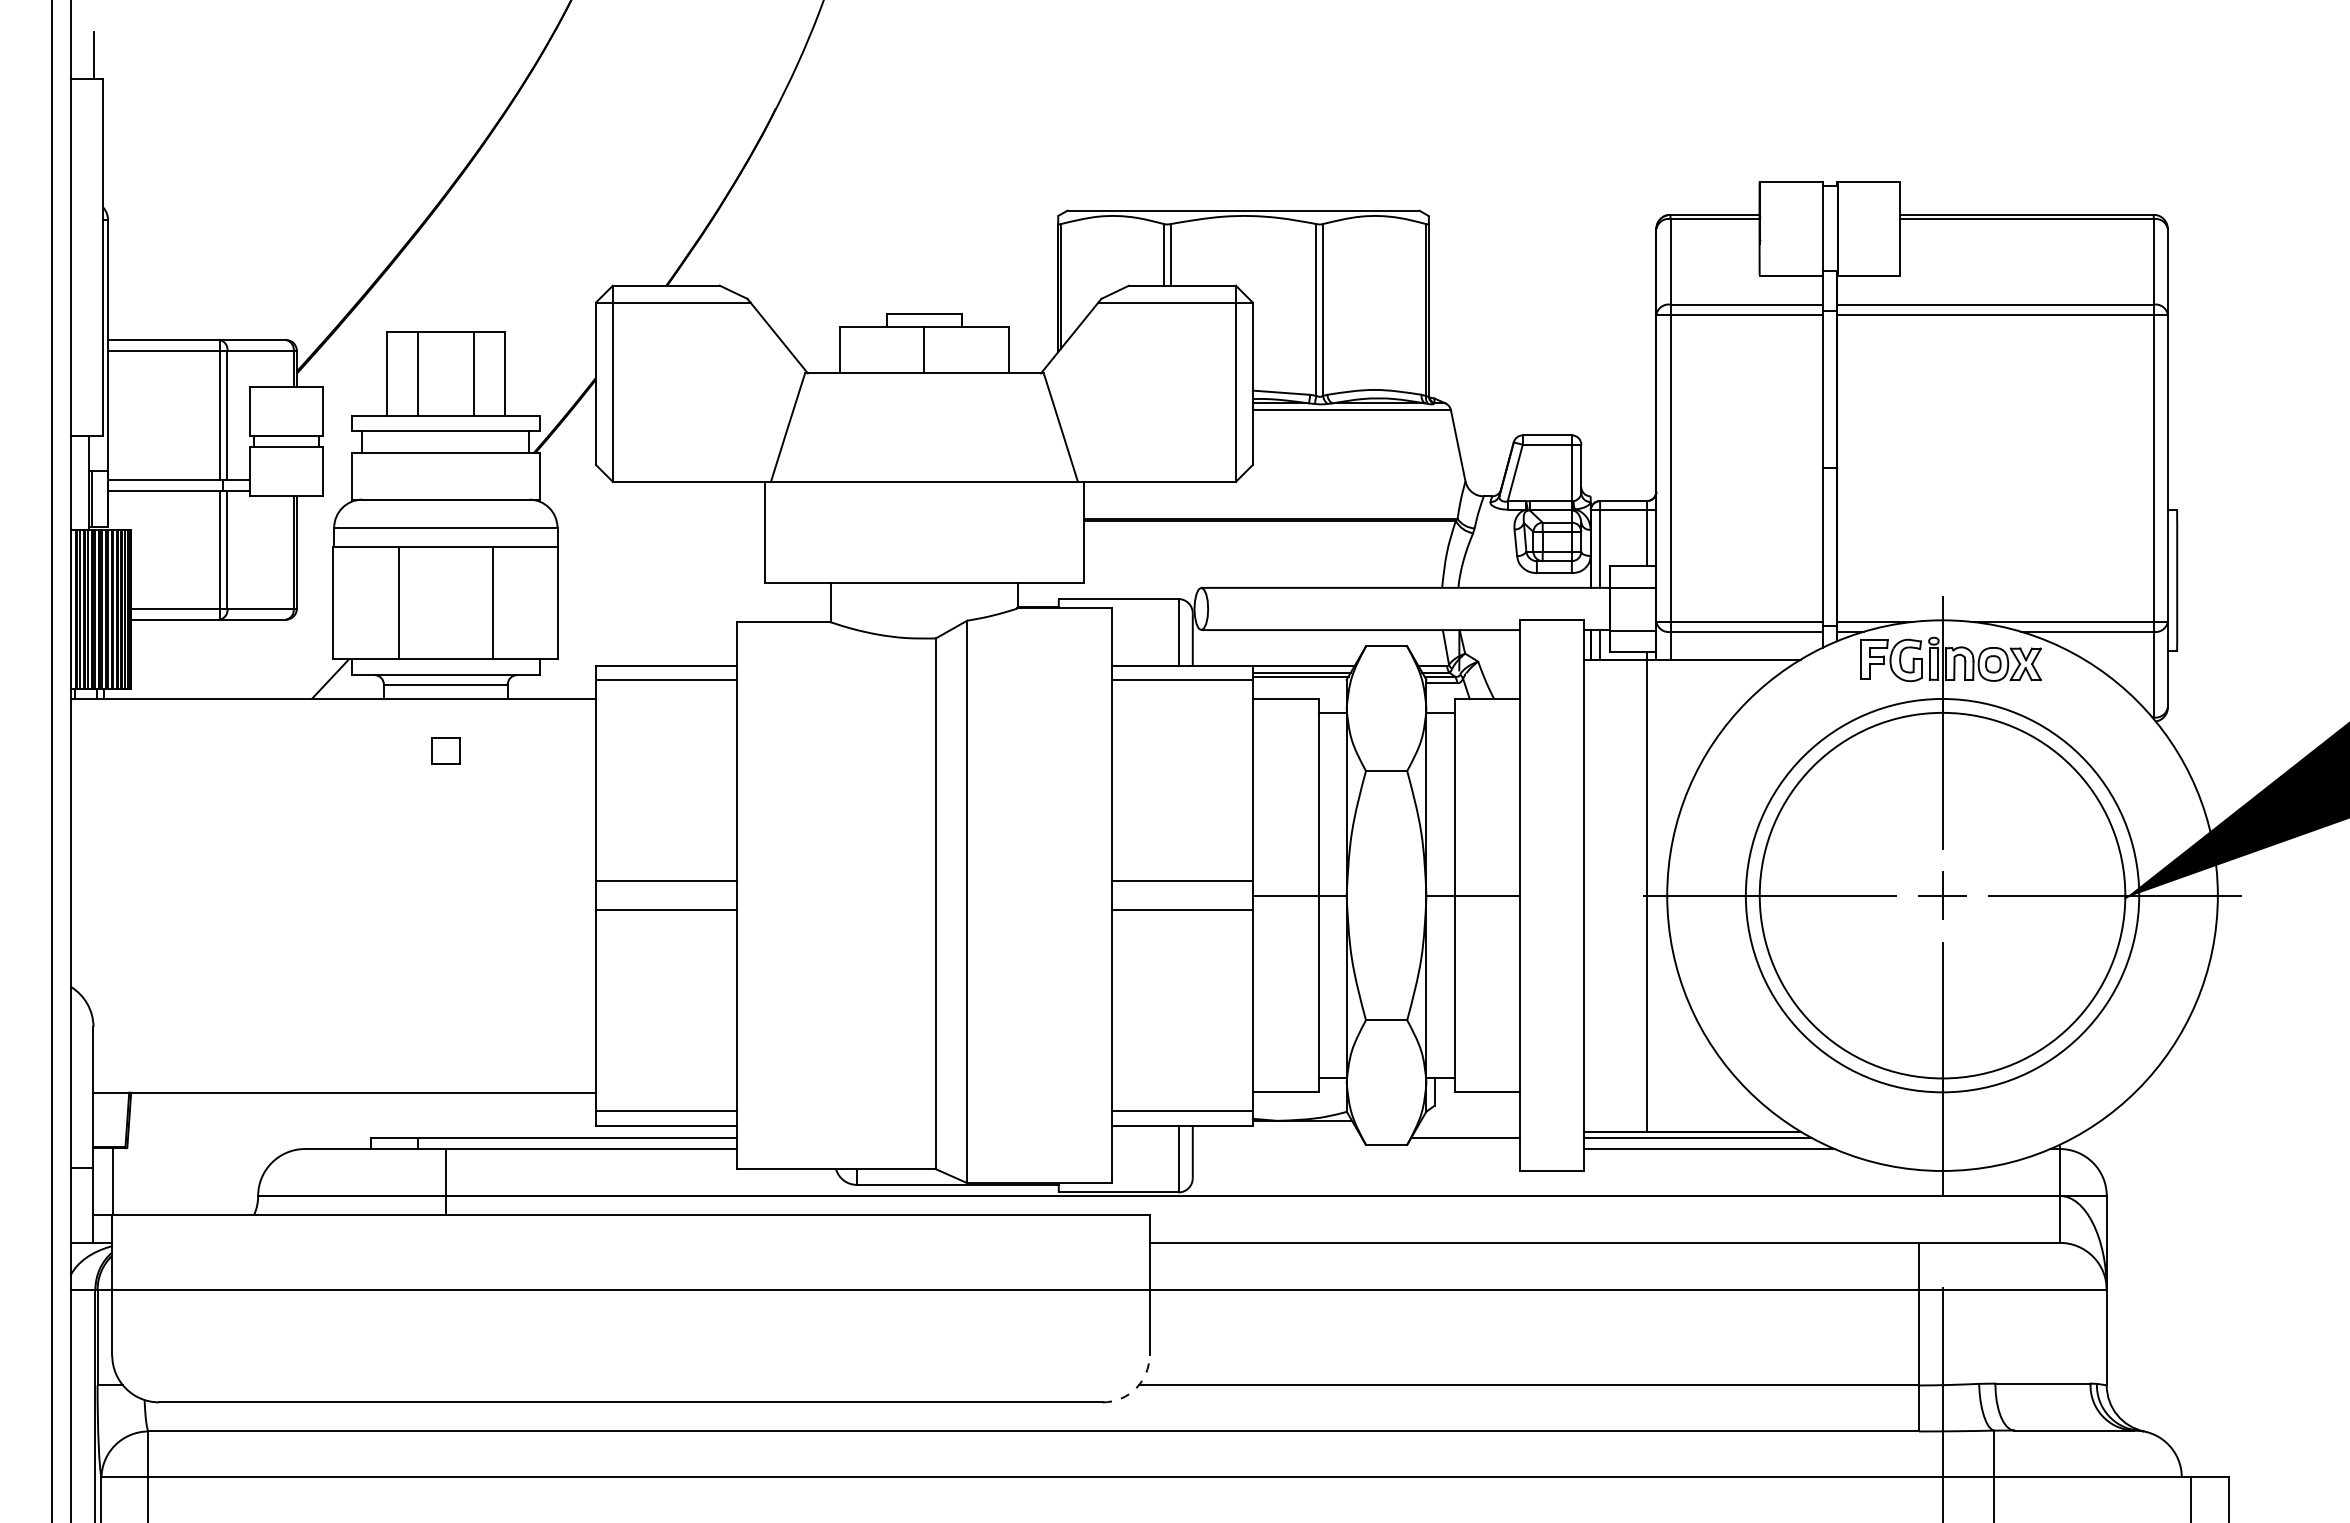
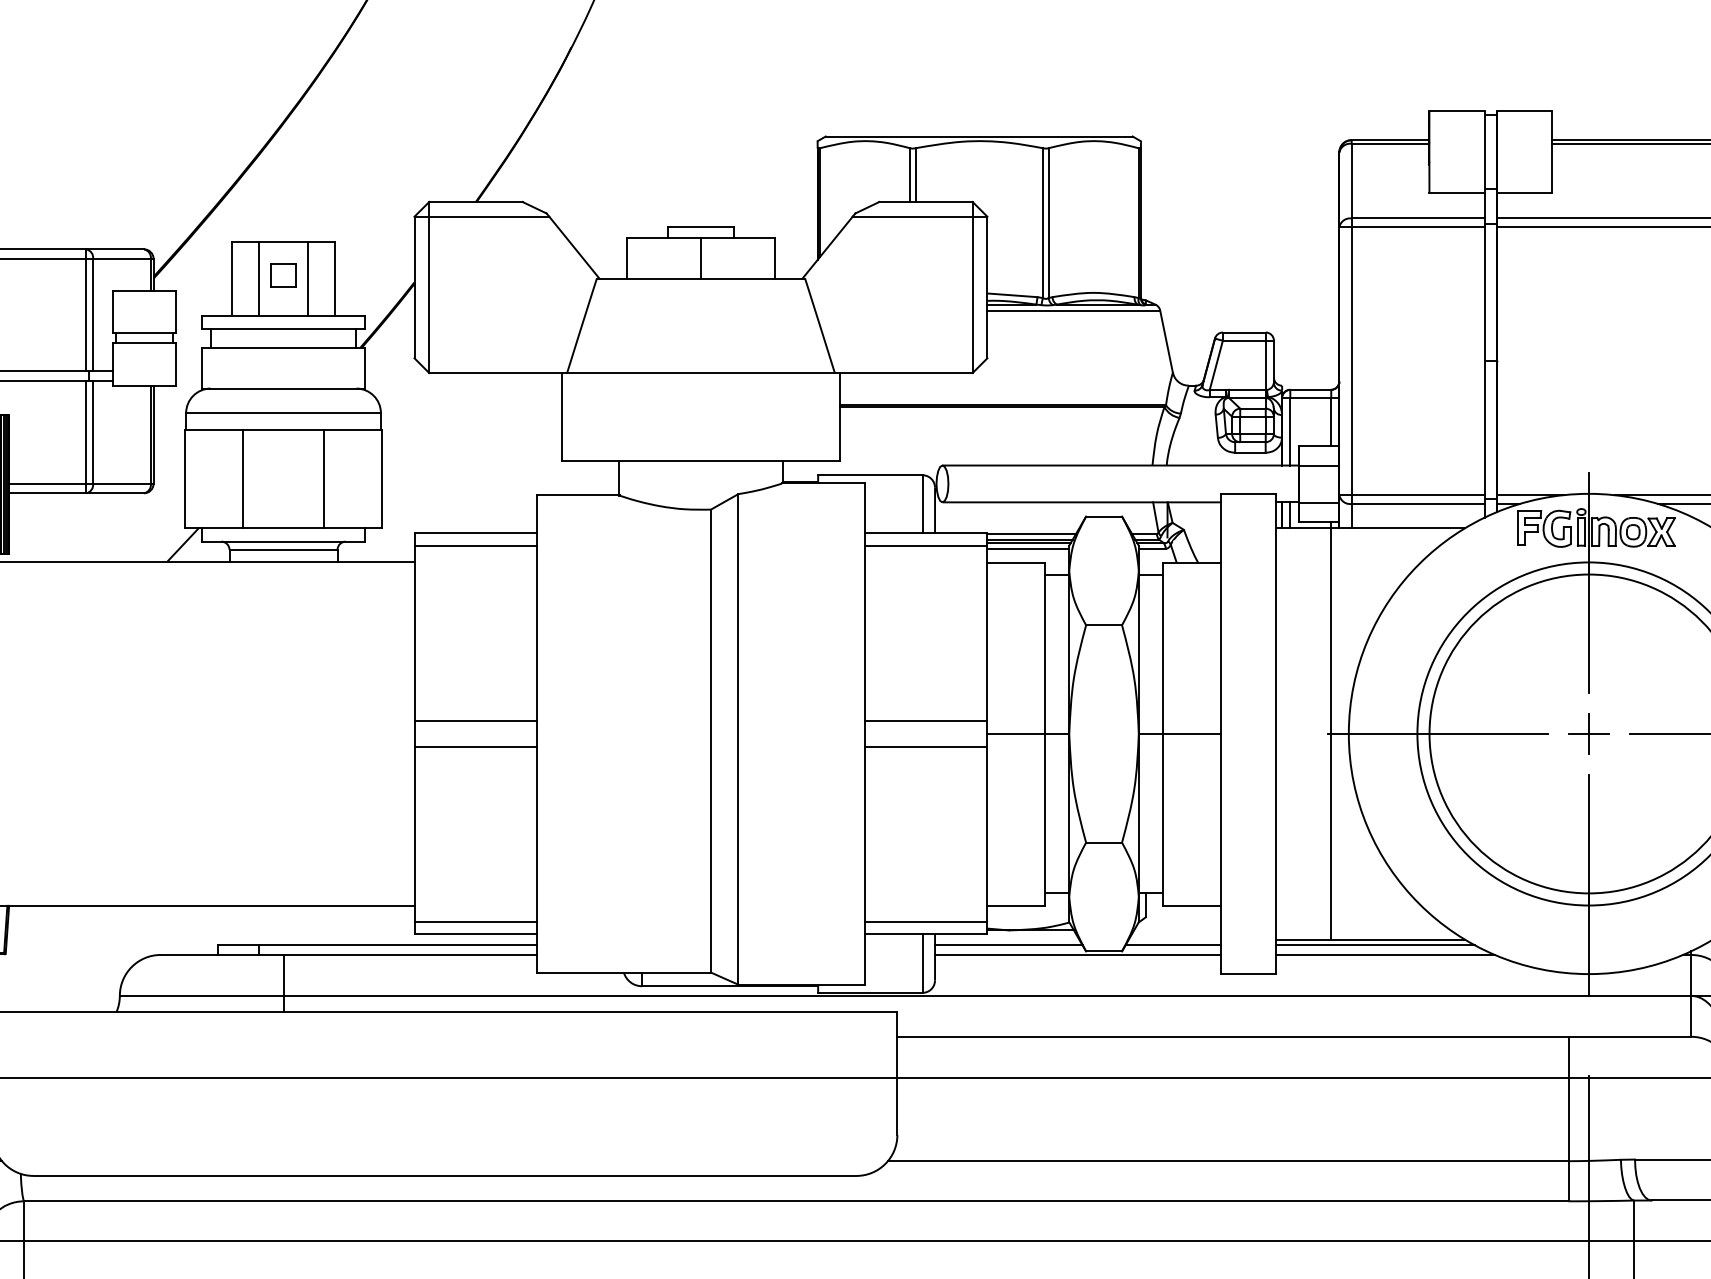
line: (1299, 683) -> (1028, 548), added
part: (445, 750) -> (283, 275), moved
line: (1276, 1137) -> (1008, 944), added
line: (1356, 1149) -> (1077, 955), added
arc: (1135, 1388) -> (885, 1163), dashed -> solid

